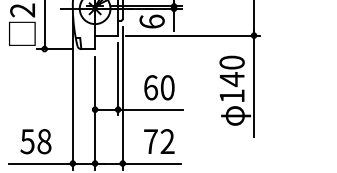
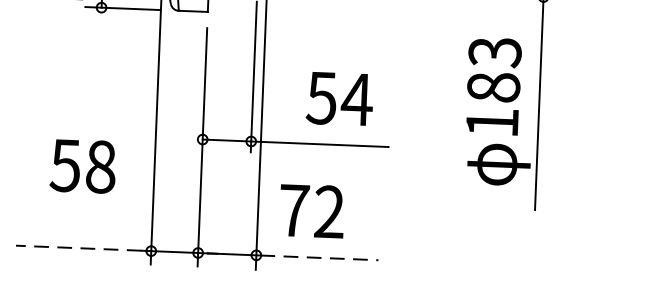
text: (231, 71) -> (493, 70), 140 -> 183
text: (159, 87) -> (340, 98), 60 -> 54
text: (35, 141) -> (82, 165), moved
text: (159, 141) -> (312, 211), moved
line: (38, 163) -> (78, 248), solid -> dashed
line: (153, 163) -> (321, 257), solid -> dashed

